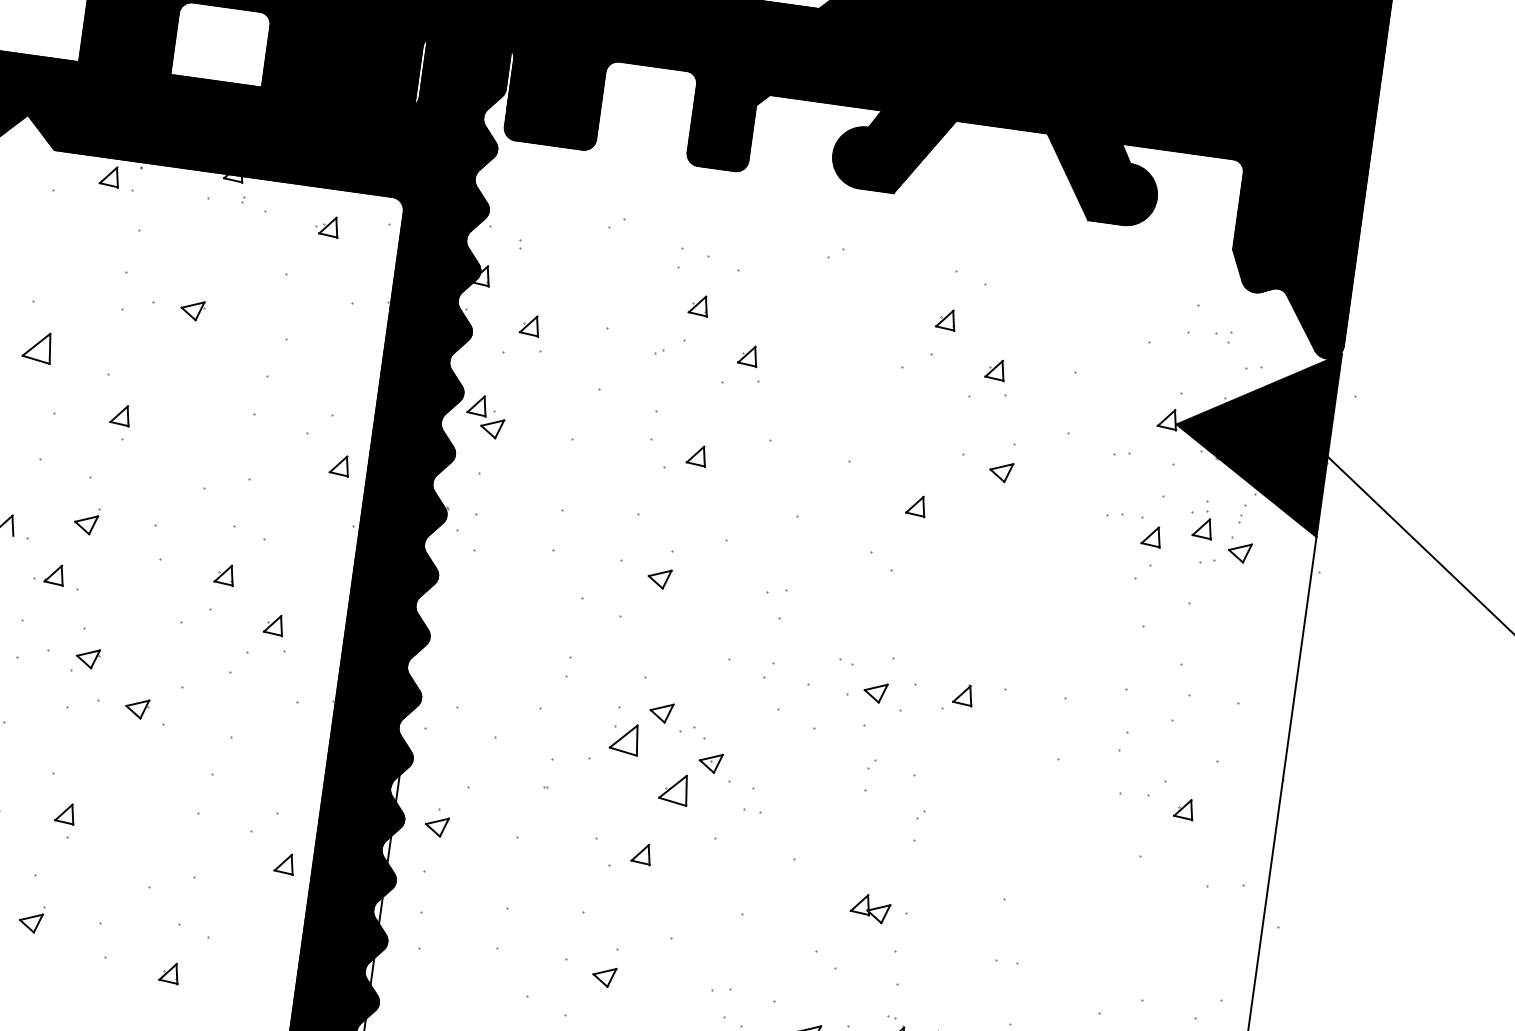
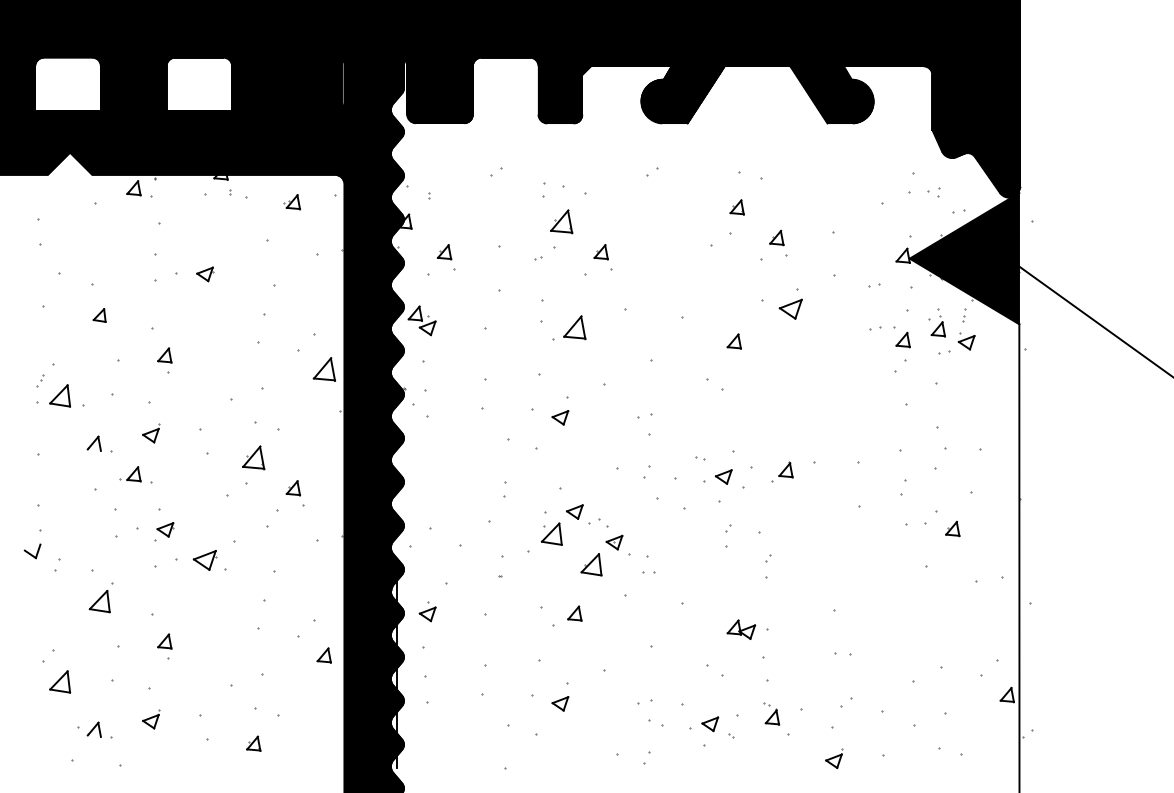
part: (698, 305) -> (561, 221), size x1.6
part: (37, 347) -> (99, 315), size x0.6
part: (696, 455) -> (574, 327), size x1.6
part: (338, 465) -> (323, 369), size x1.6
part: (1000, 472) -> (790, 309), size x1.4
part: (224, 574) -> (253, 457), size x1.6
part: (137, 708) -> (205, 560), size x1.4

